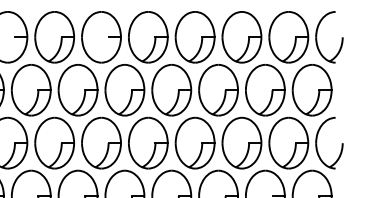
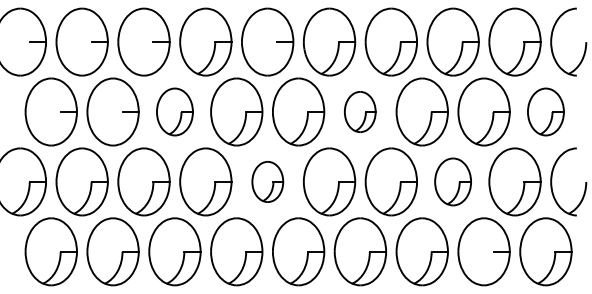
part: (30, 89) -> (174, 111), size x0.7
part: (171, 89) -> (359, 111), size x0.6
part: (311, 89) -> (545, 111), size x0.7
part: (101, 142) -> (267, 181), size x0.6
part: (241, 142) -> (452, 181), size x0.7

